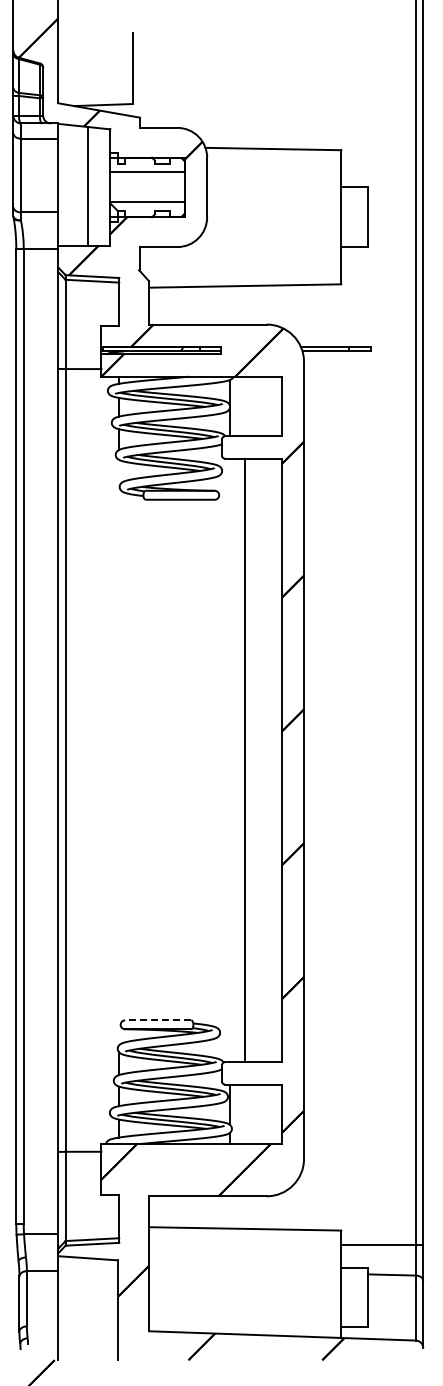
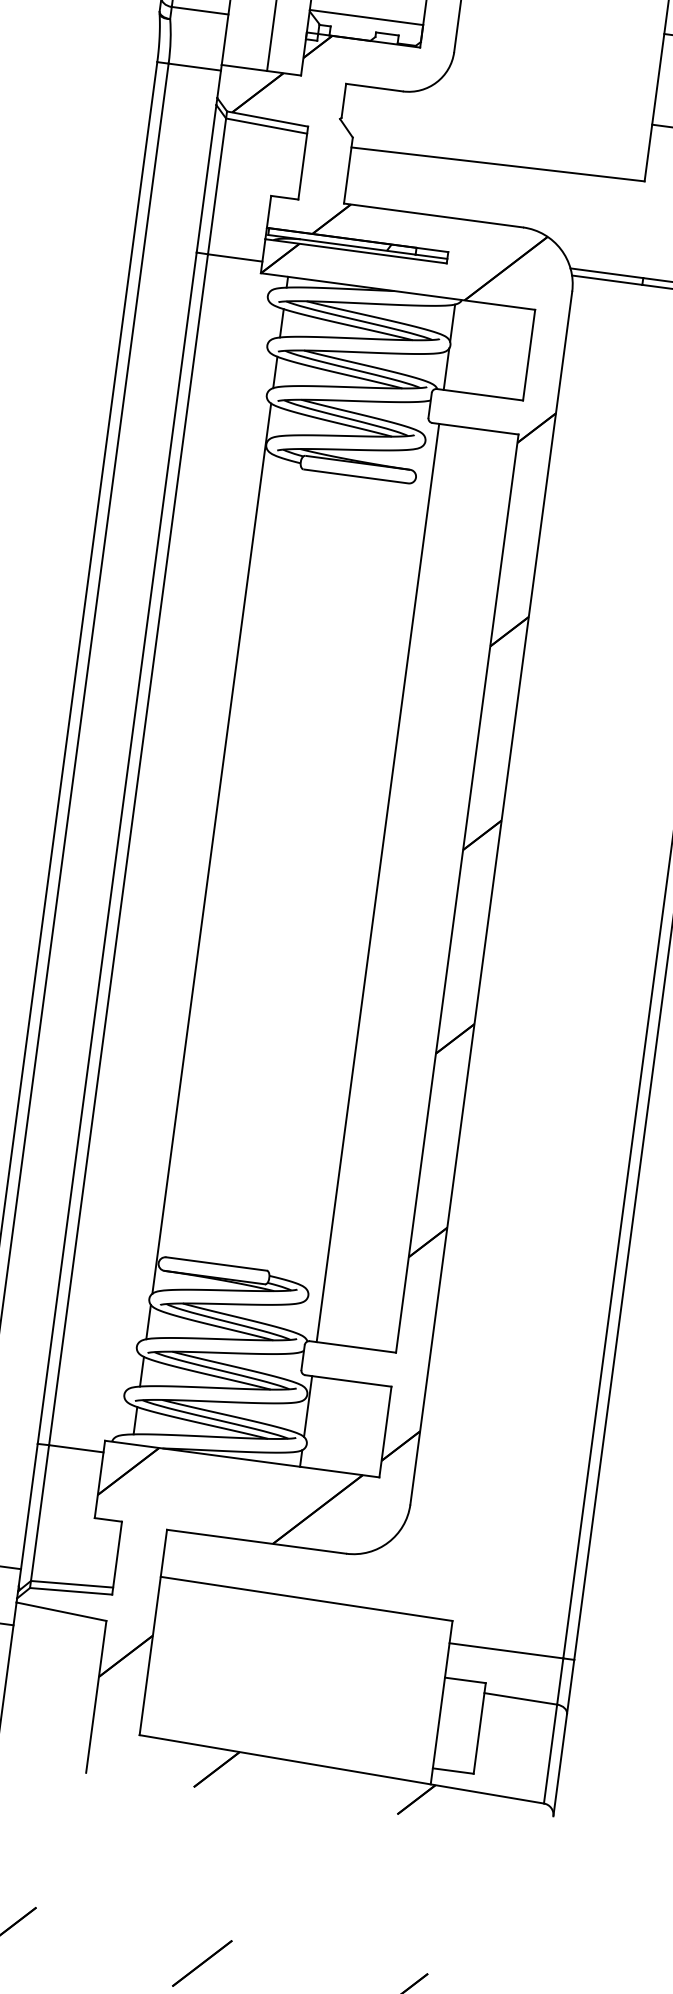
line: (119, 752) -> (212, 848), added
line: (244, 760) -> (377, 883), moved
line: (157, 1020) -> (215, 1264), dashed -> solid

